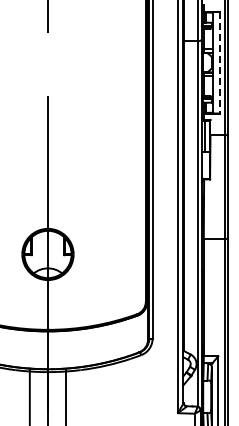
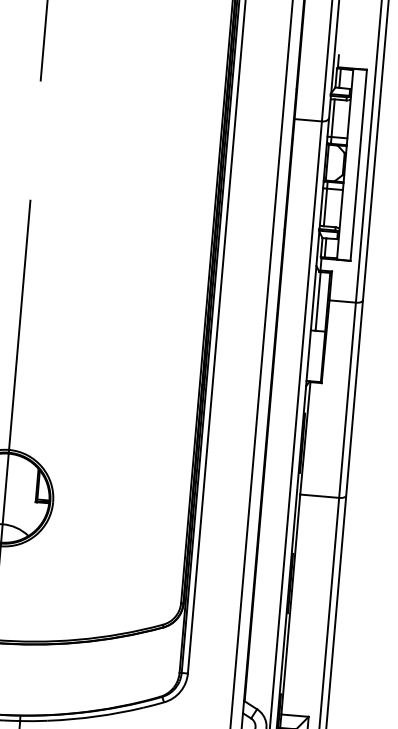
line: (219, 62) -> (358, 164), dashed -> solid

